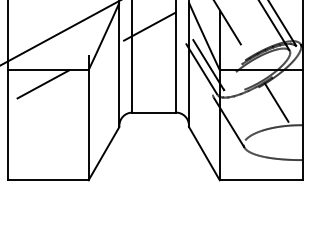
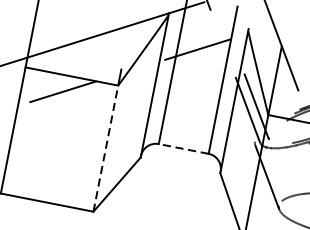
line: (154, 112) -> (184, 148), solid -> dashed
line: (88, 124) -> (105, 147), solid -> dashed

